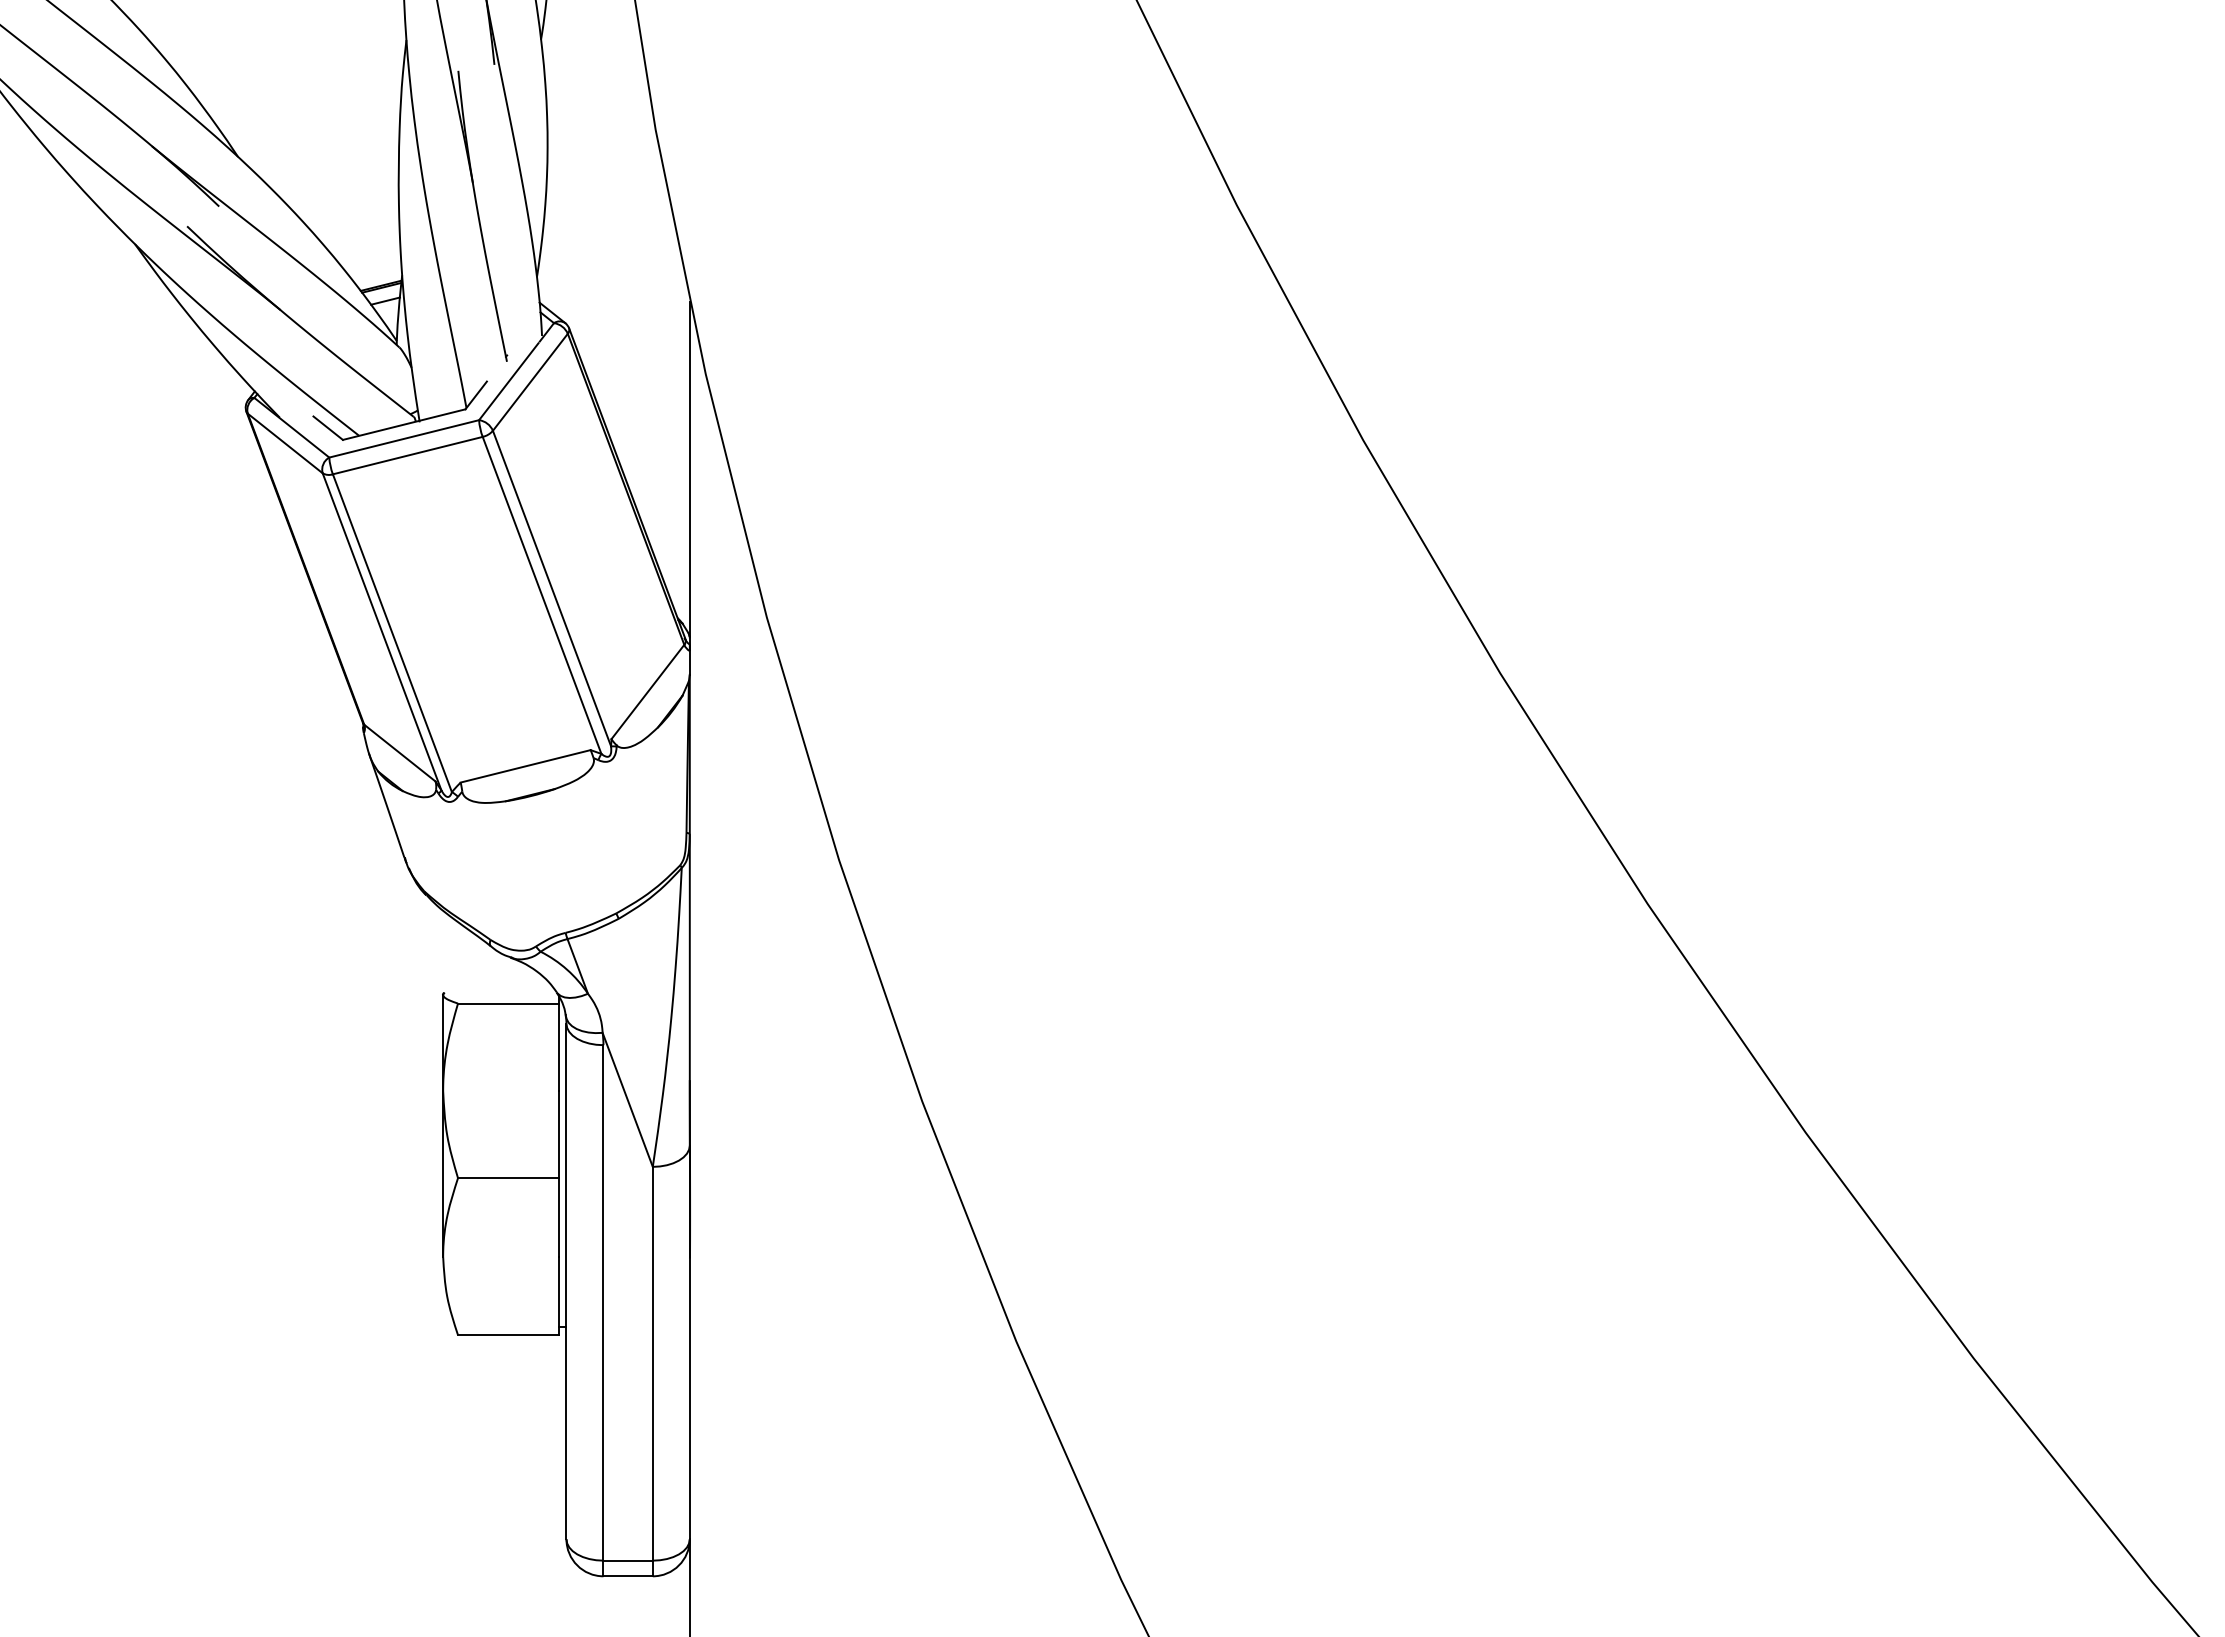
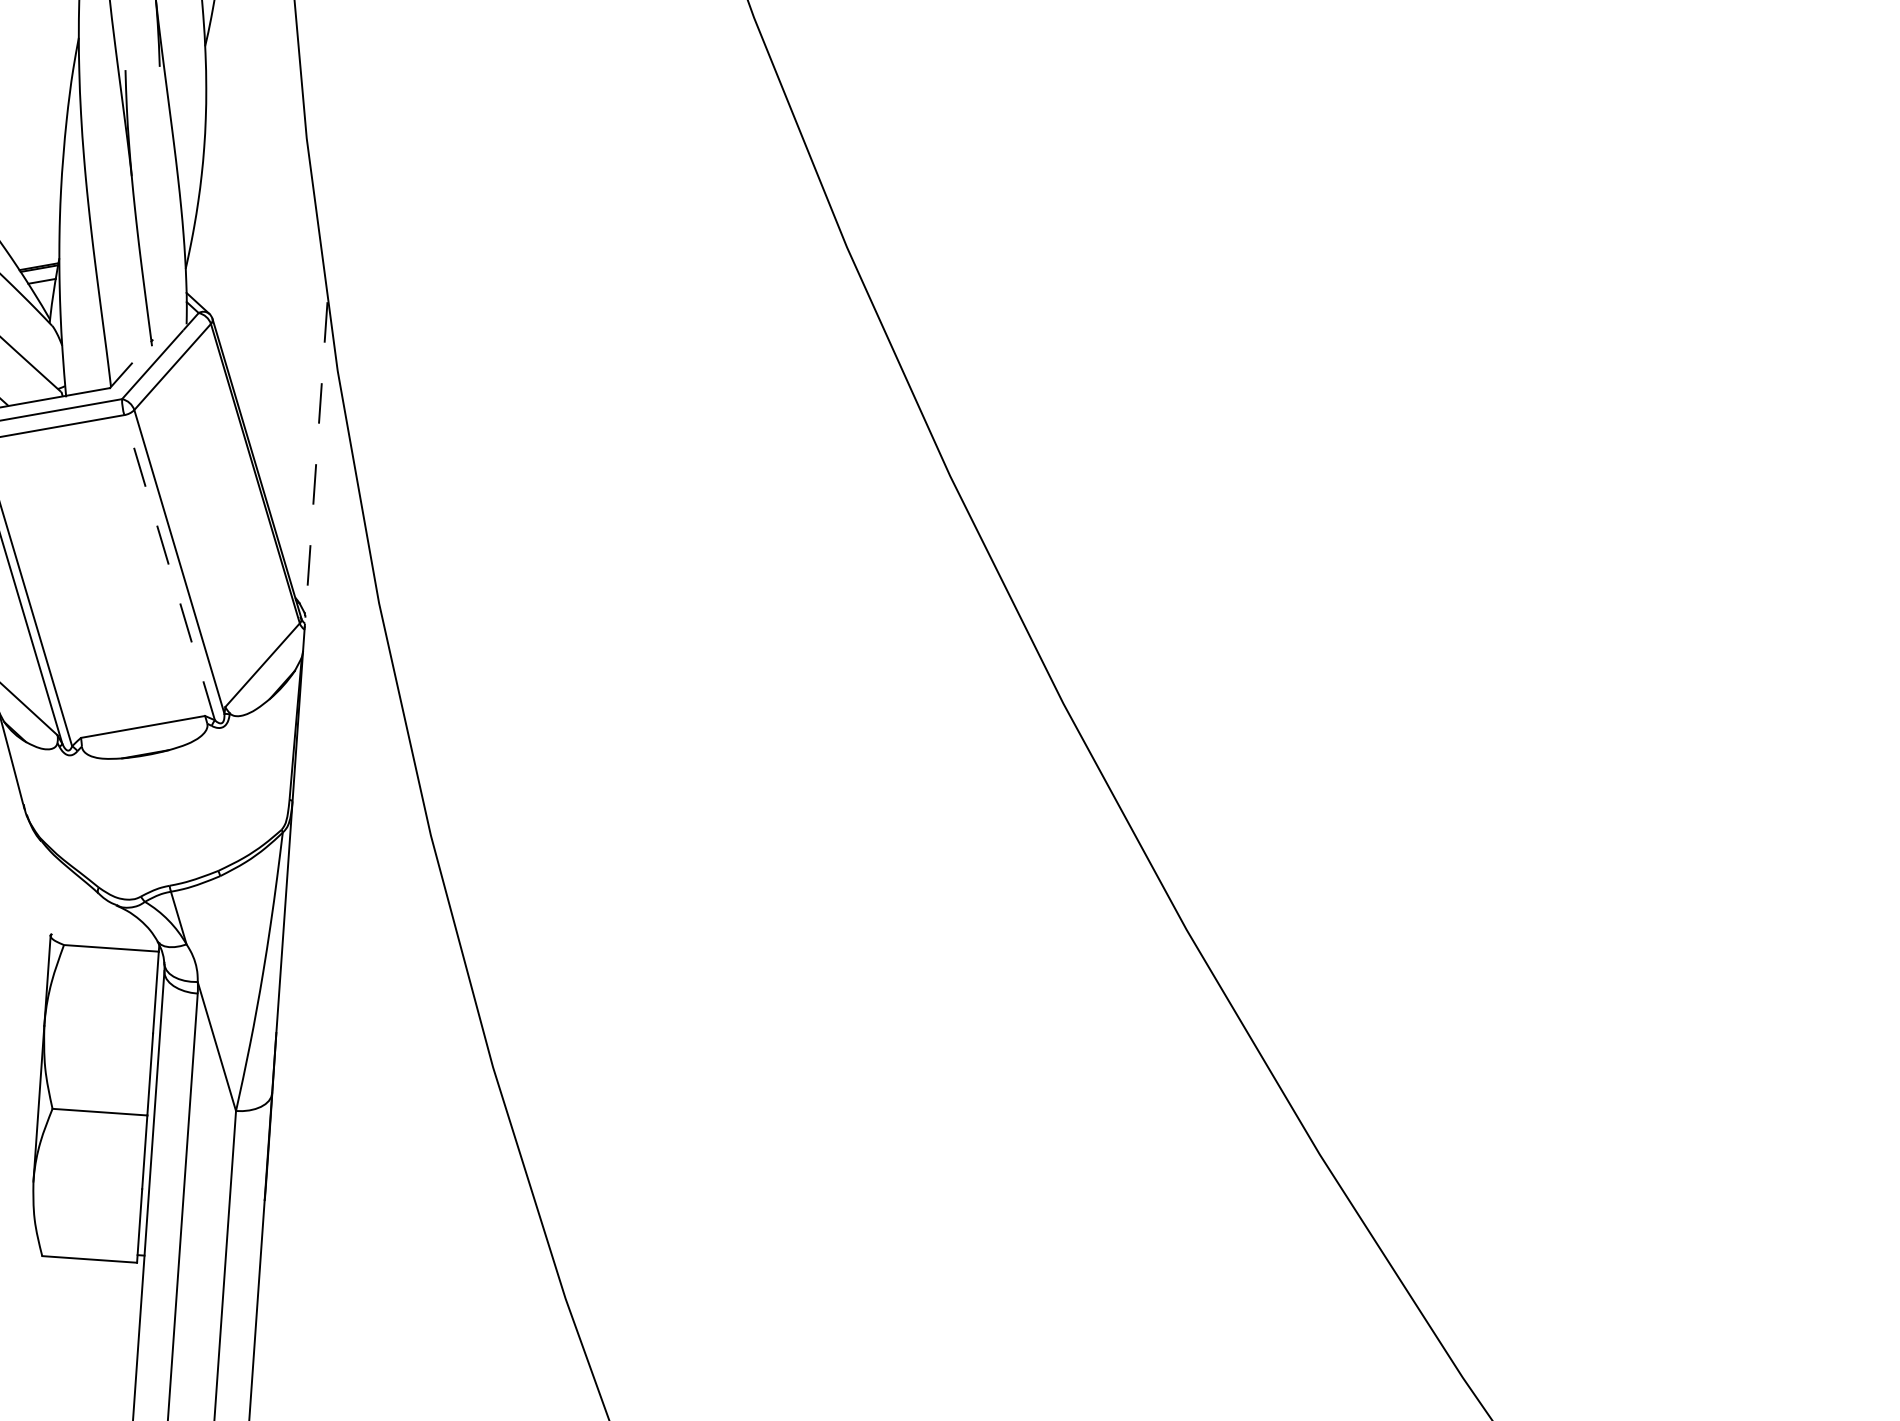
line: (689, 475) -> (315, 464), solid -> dashed
line: (541, 594) -> (169, 566), solid -> dashed

